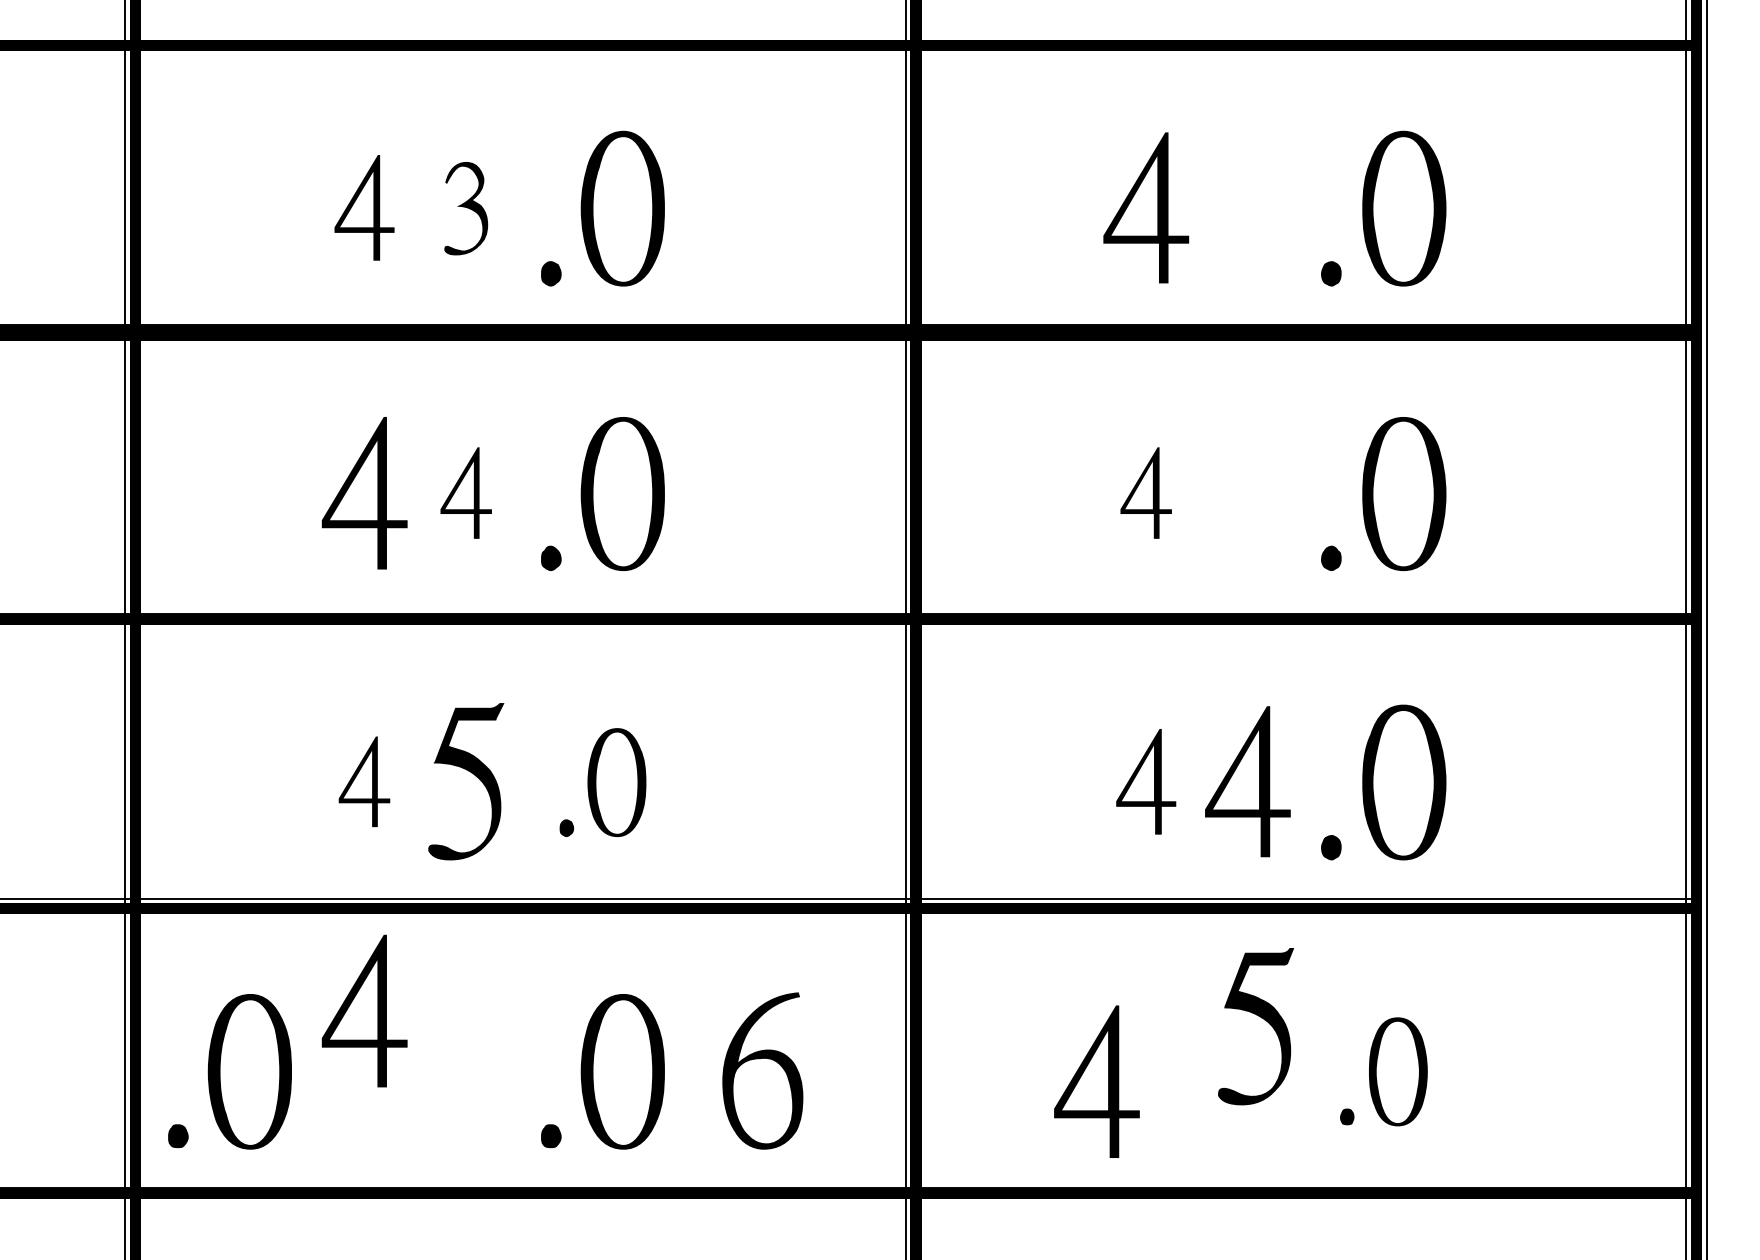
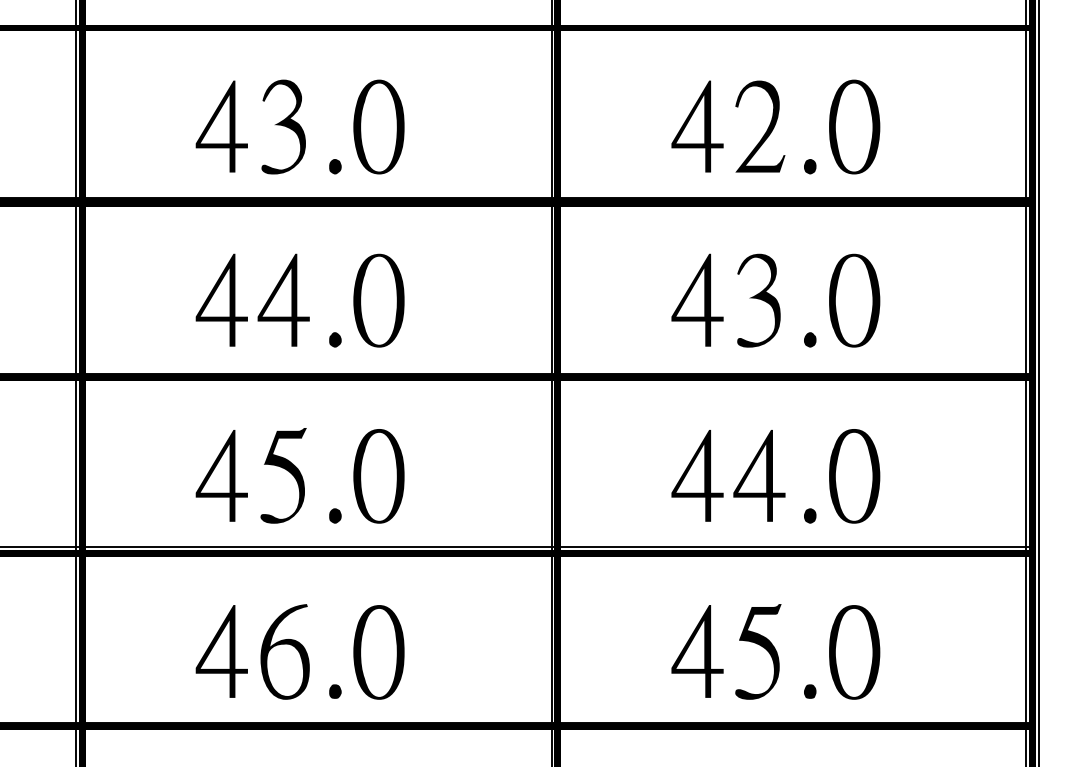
part: (364, 207) -> (221, 126), size x1.43
part: (465, 207) -> (283, 126), size x1.67
fill: (1249, 207) -> (760, 126), added
part: (465, 491) -> (283, 299), size x1.67
part: (1146, 491) -> (697, 299), size x1.67
fill: (1246, 493) -> (758, 300), added
part: (364, 781) -> (221, 475), size x1.67
part: (1146, 781) -> (697, 475), size x1.43
part: (602, 782) -> (366, 476), size x1.43
part: (364, 1011) -> (221, 651), moved
part: (1256, 1025) -> (758, 651), moved
part: (761, 1070) -> (284, 651), moved
part: (229, 1071) -> (139, 652), removed
part: (1384, 1071) -> (842, 652), size x1.43
part: (1096, 1081) -> (697, 651), moved

